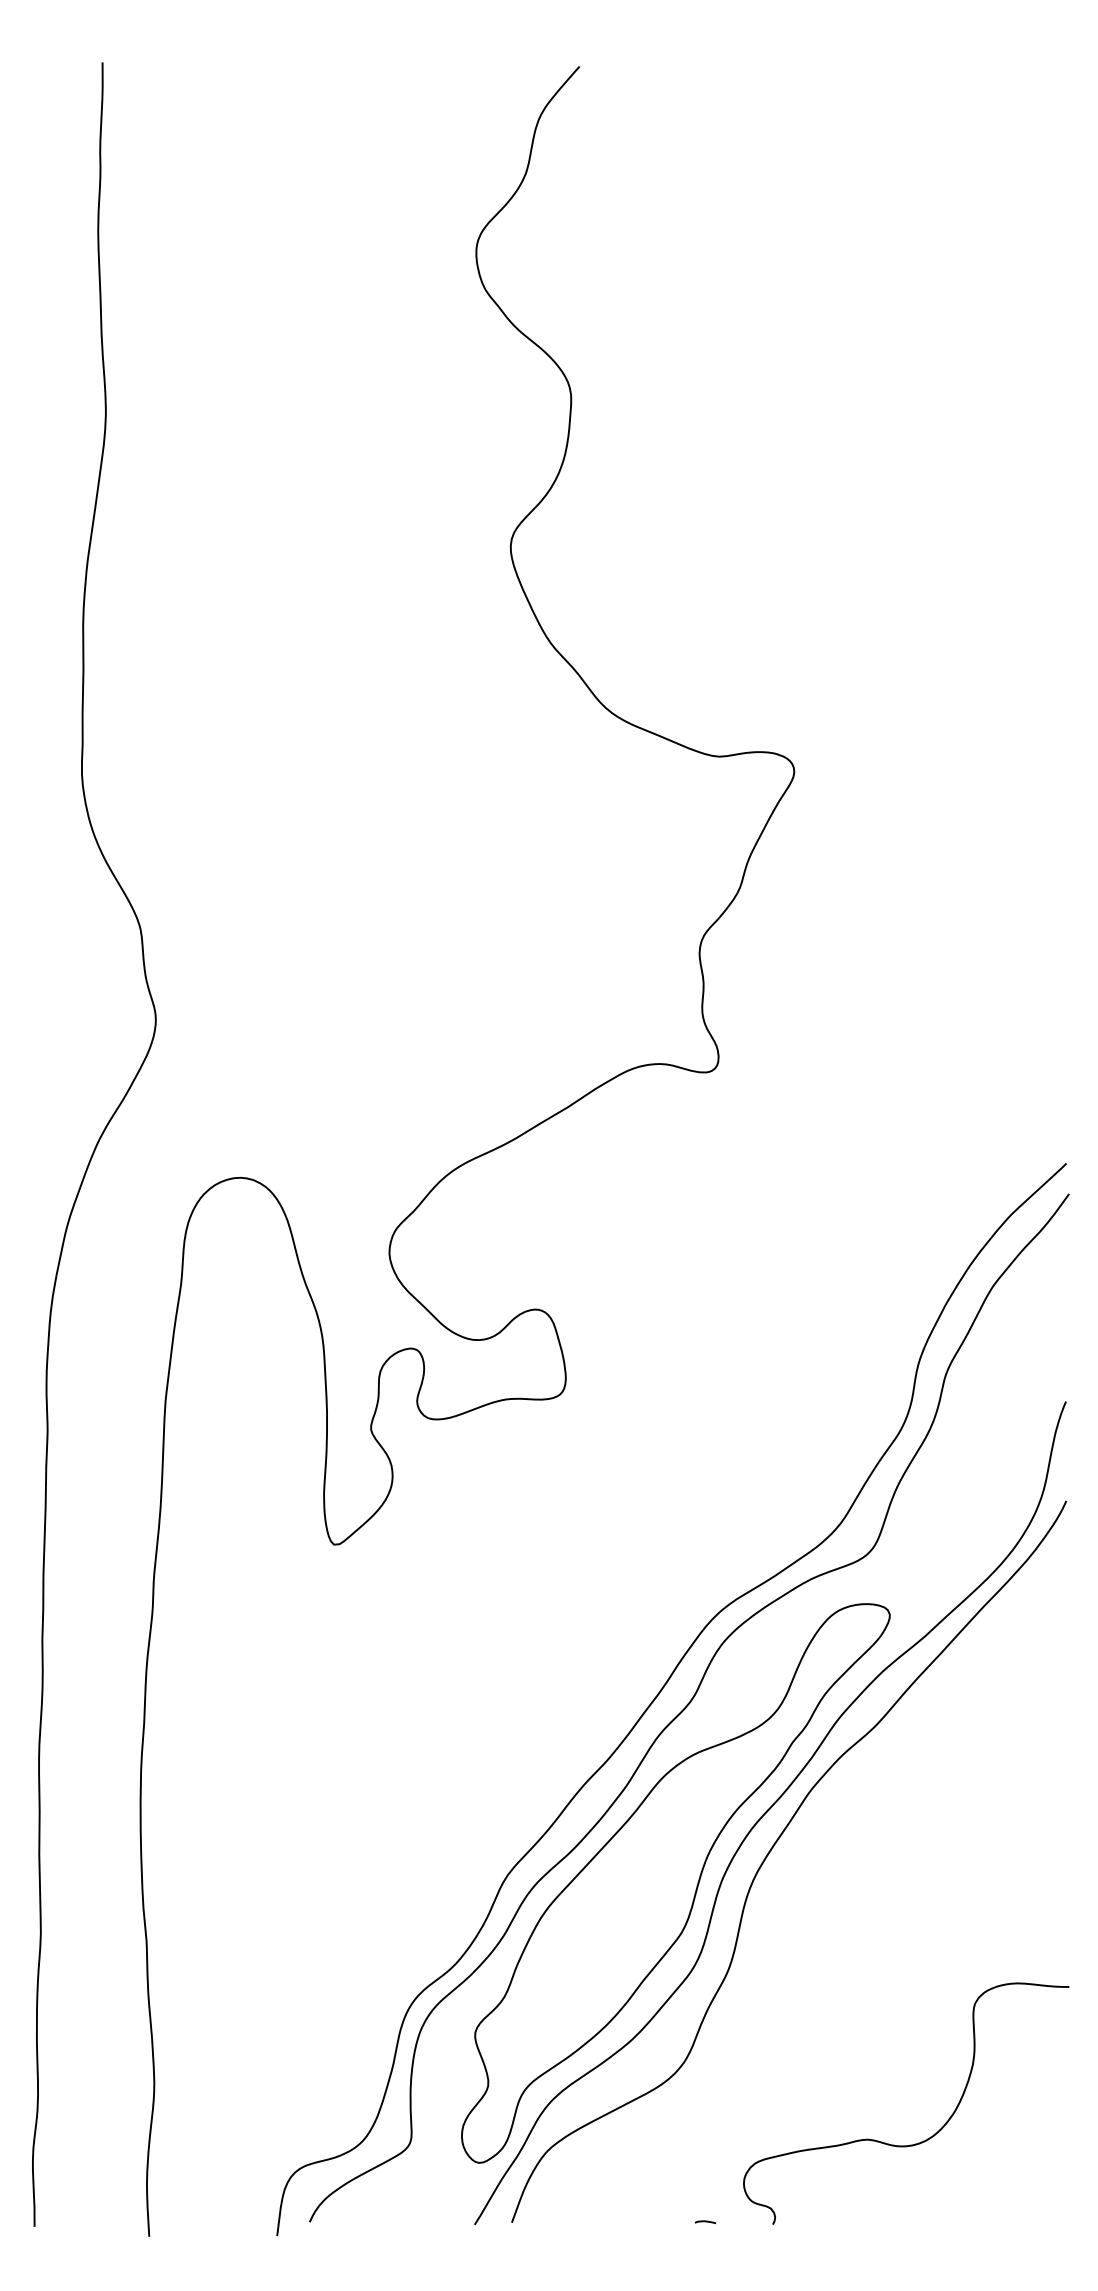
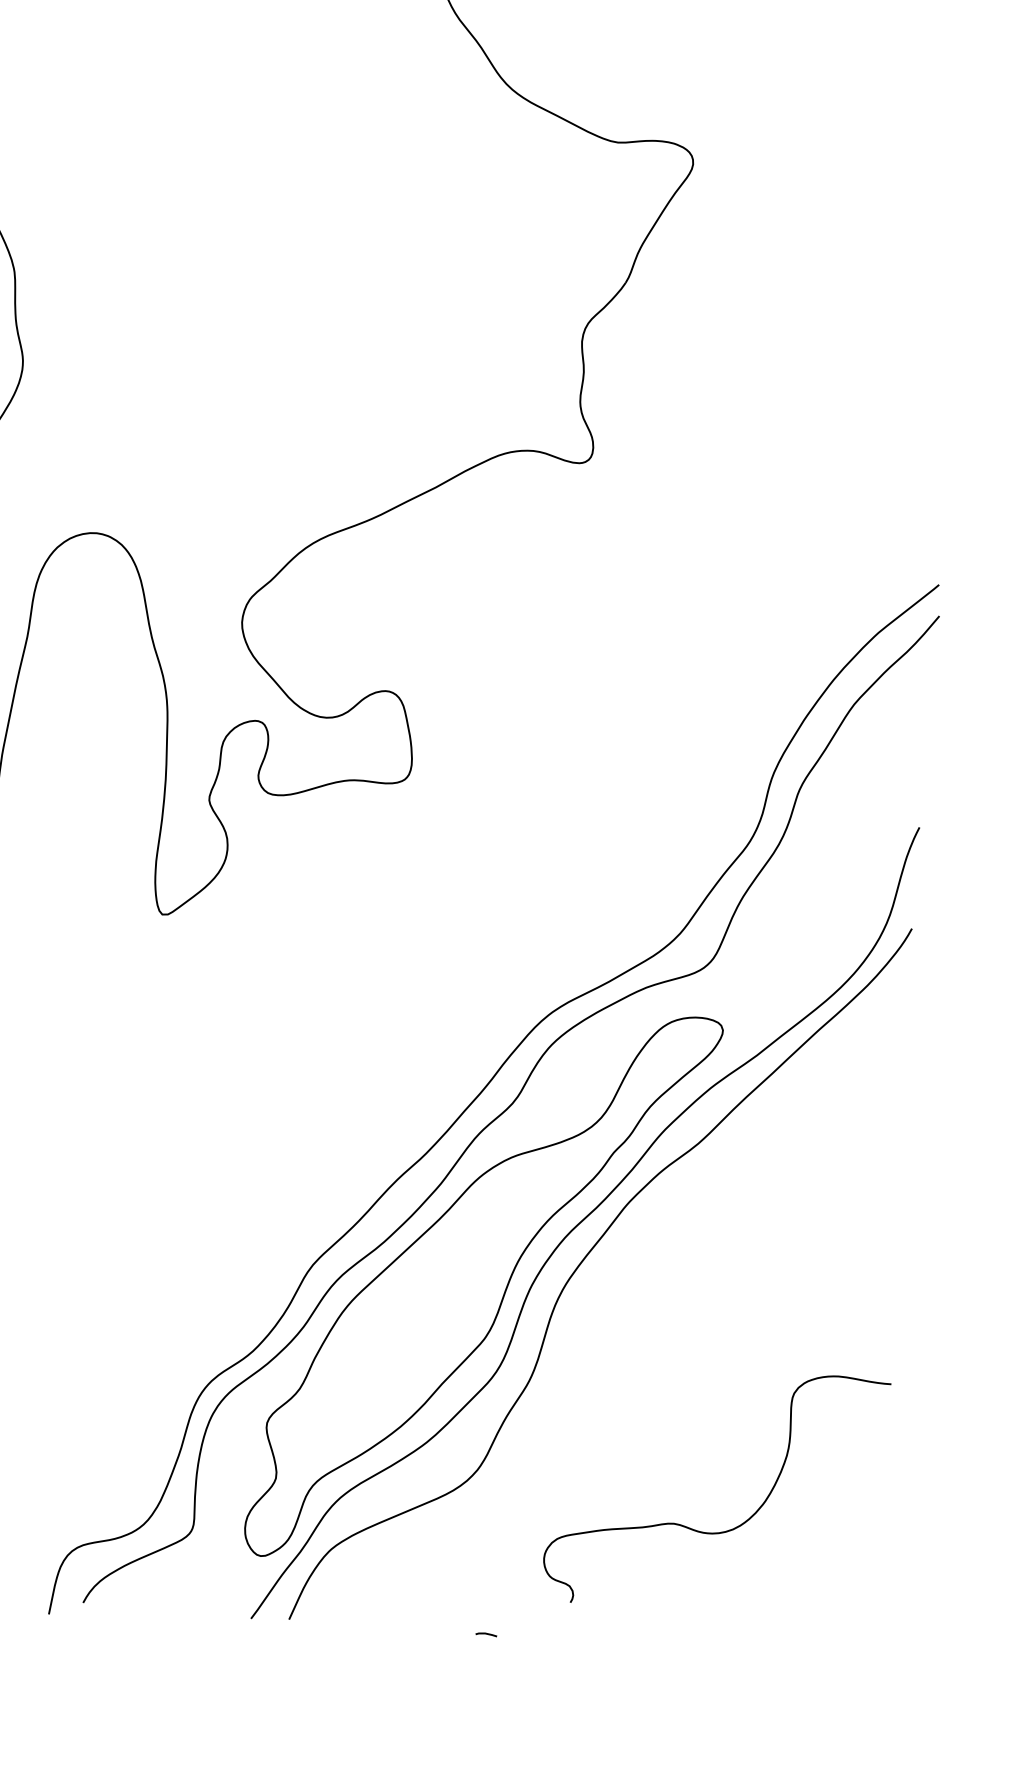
curve: (925, 2139) -> (732, 1528), moved

